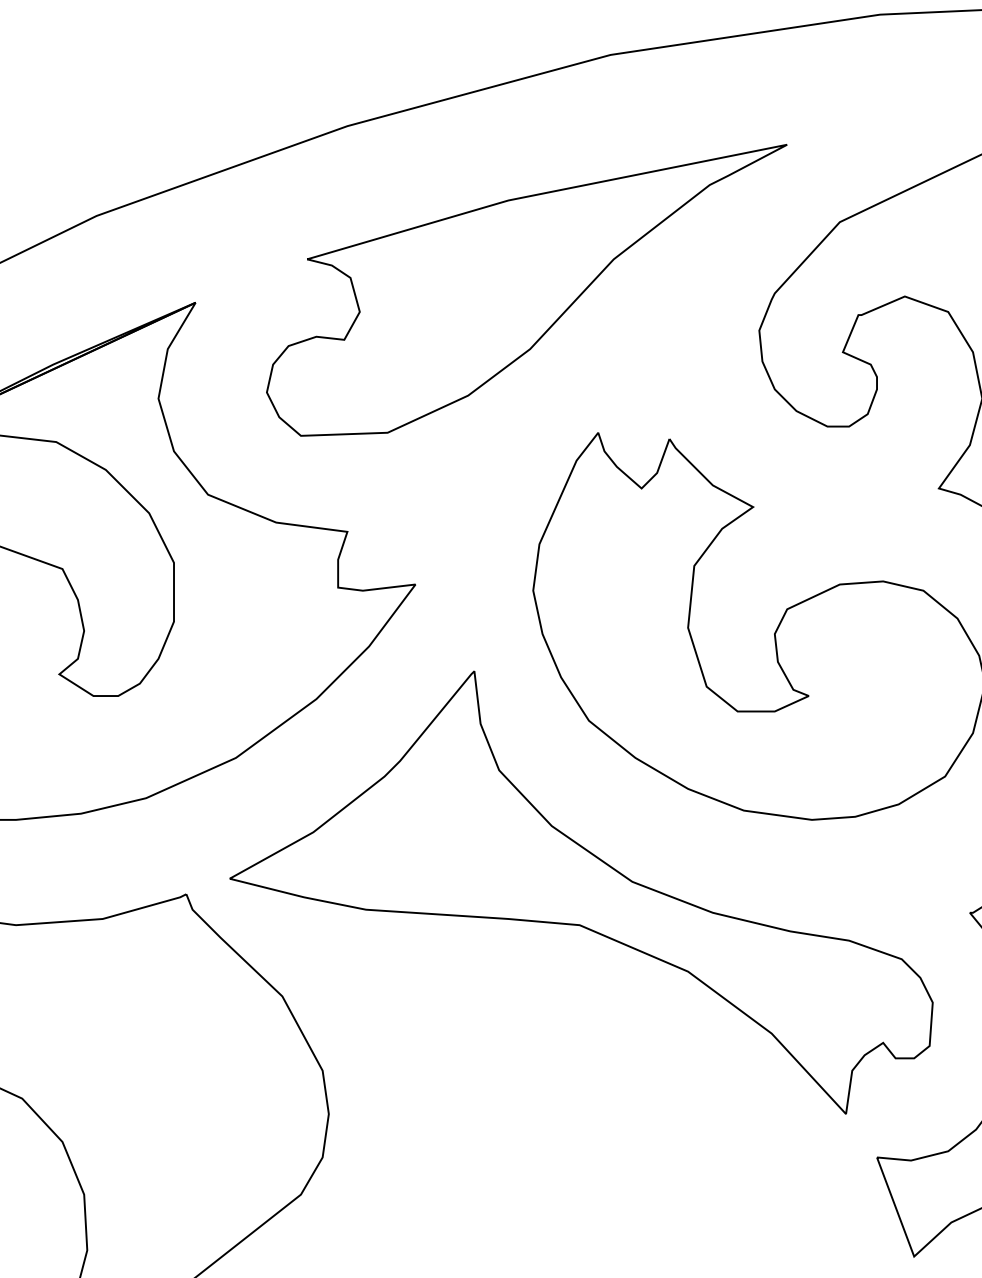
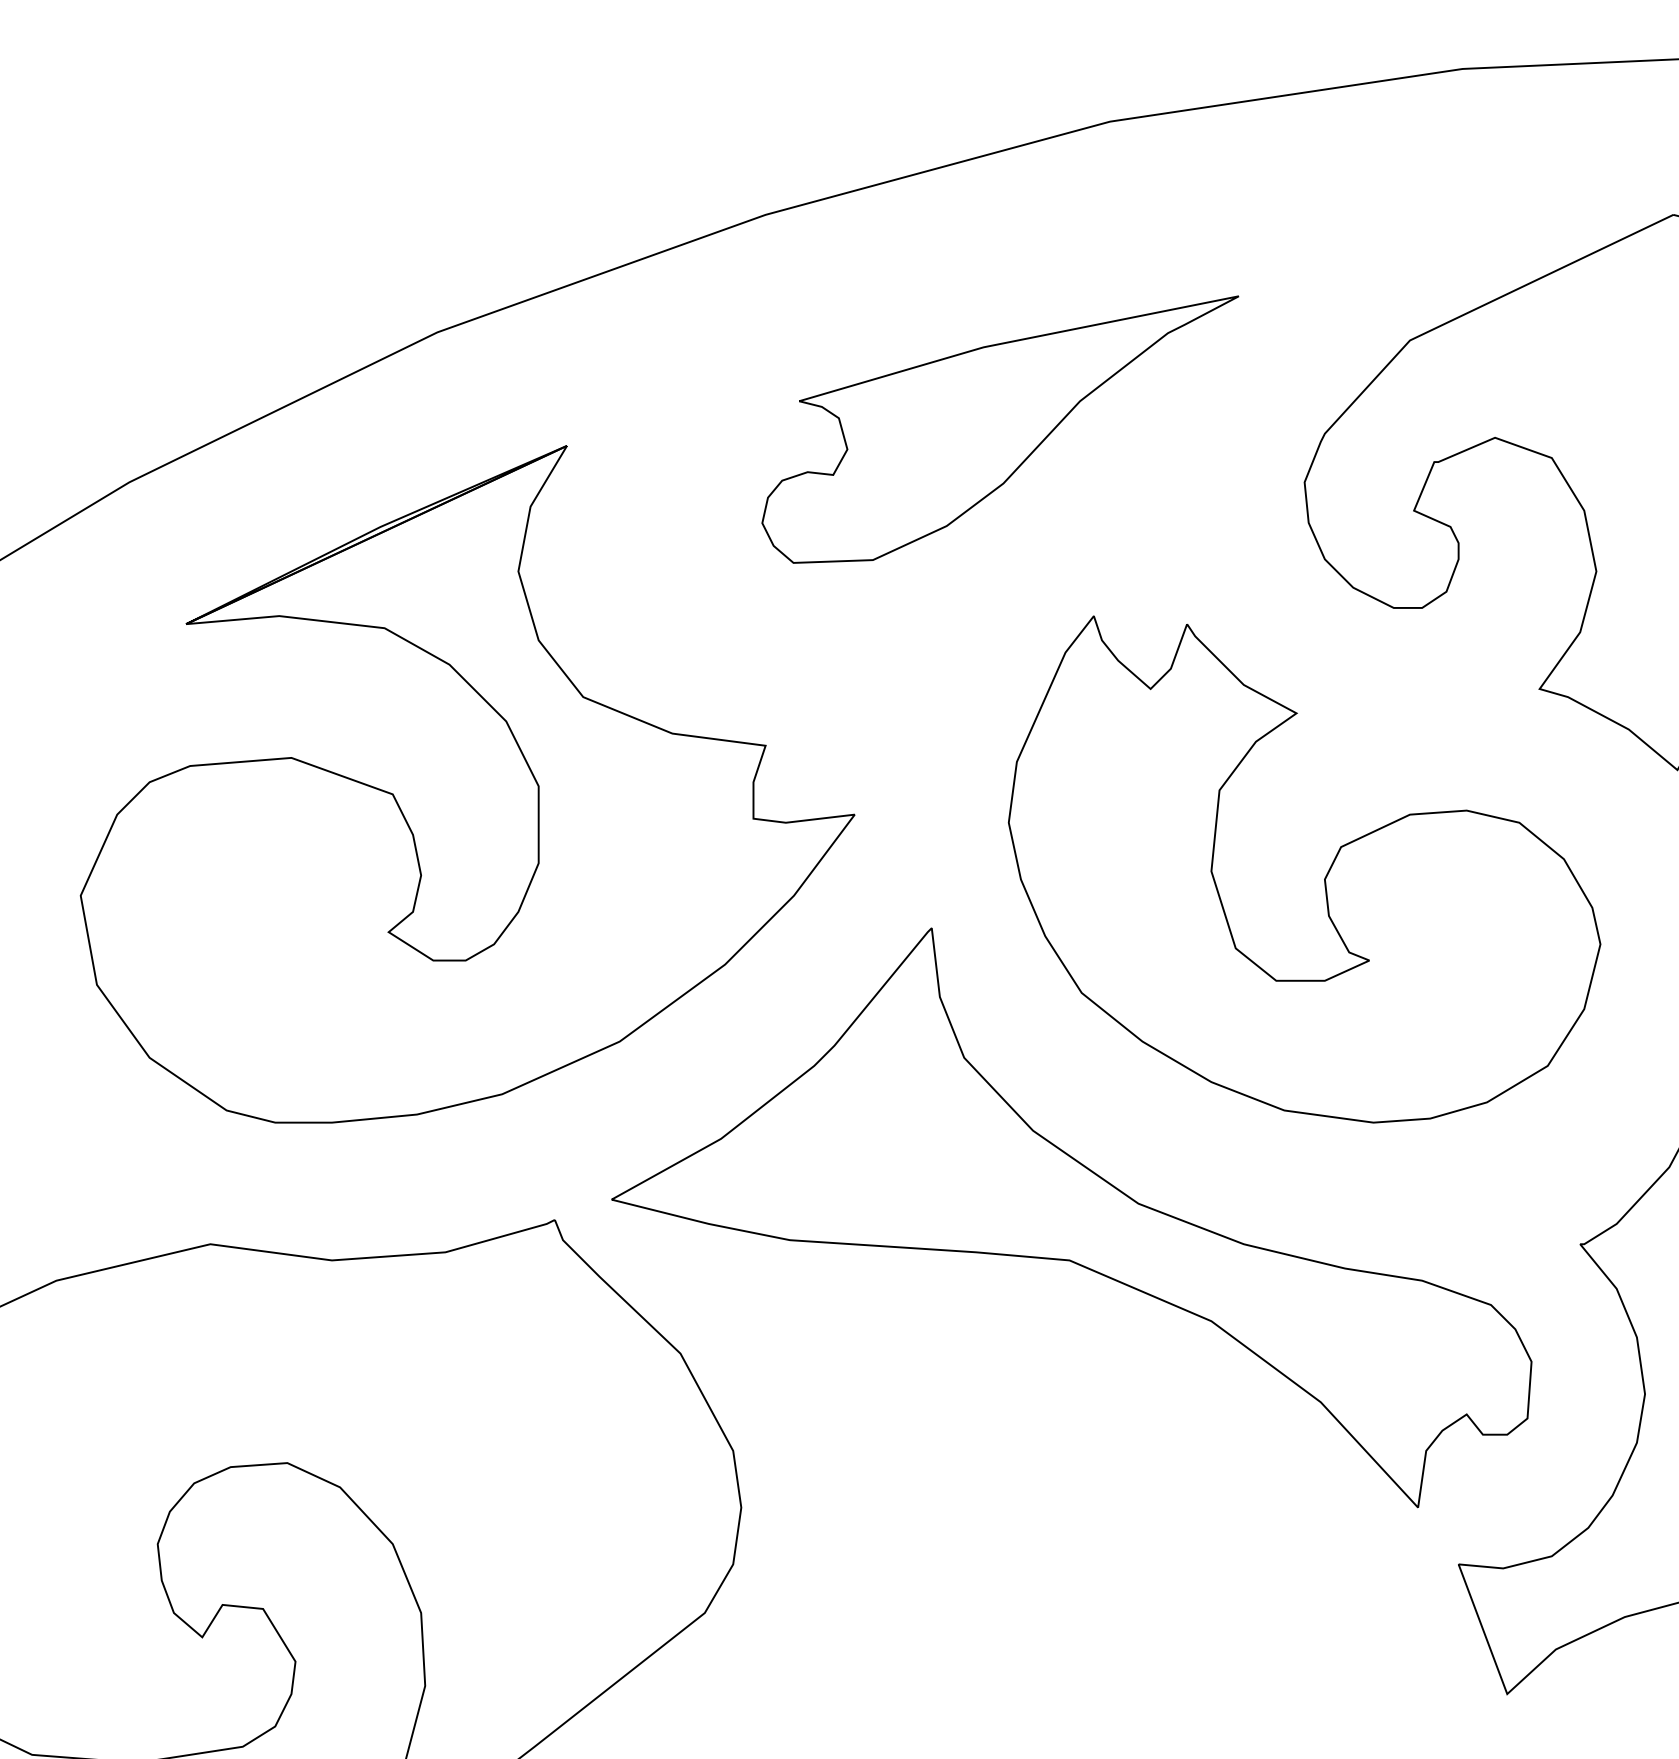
part: (526, 290) -> (1000, 429), size x0.7

